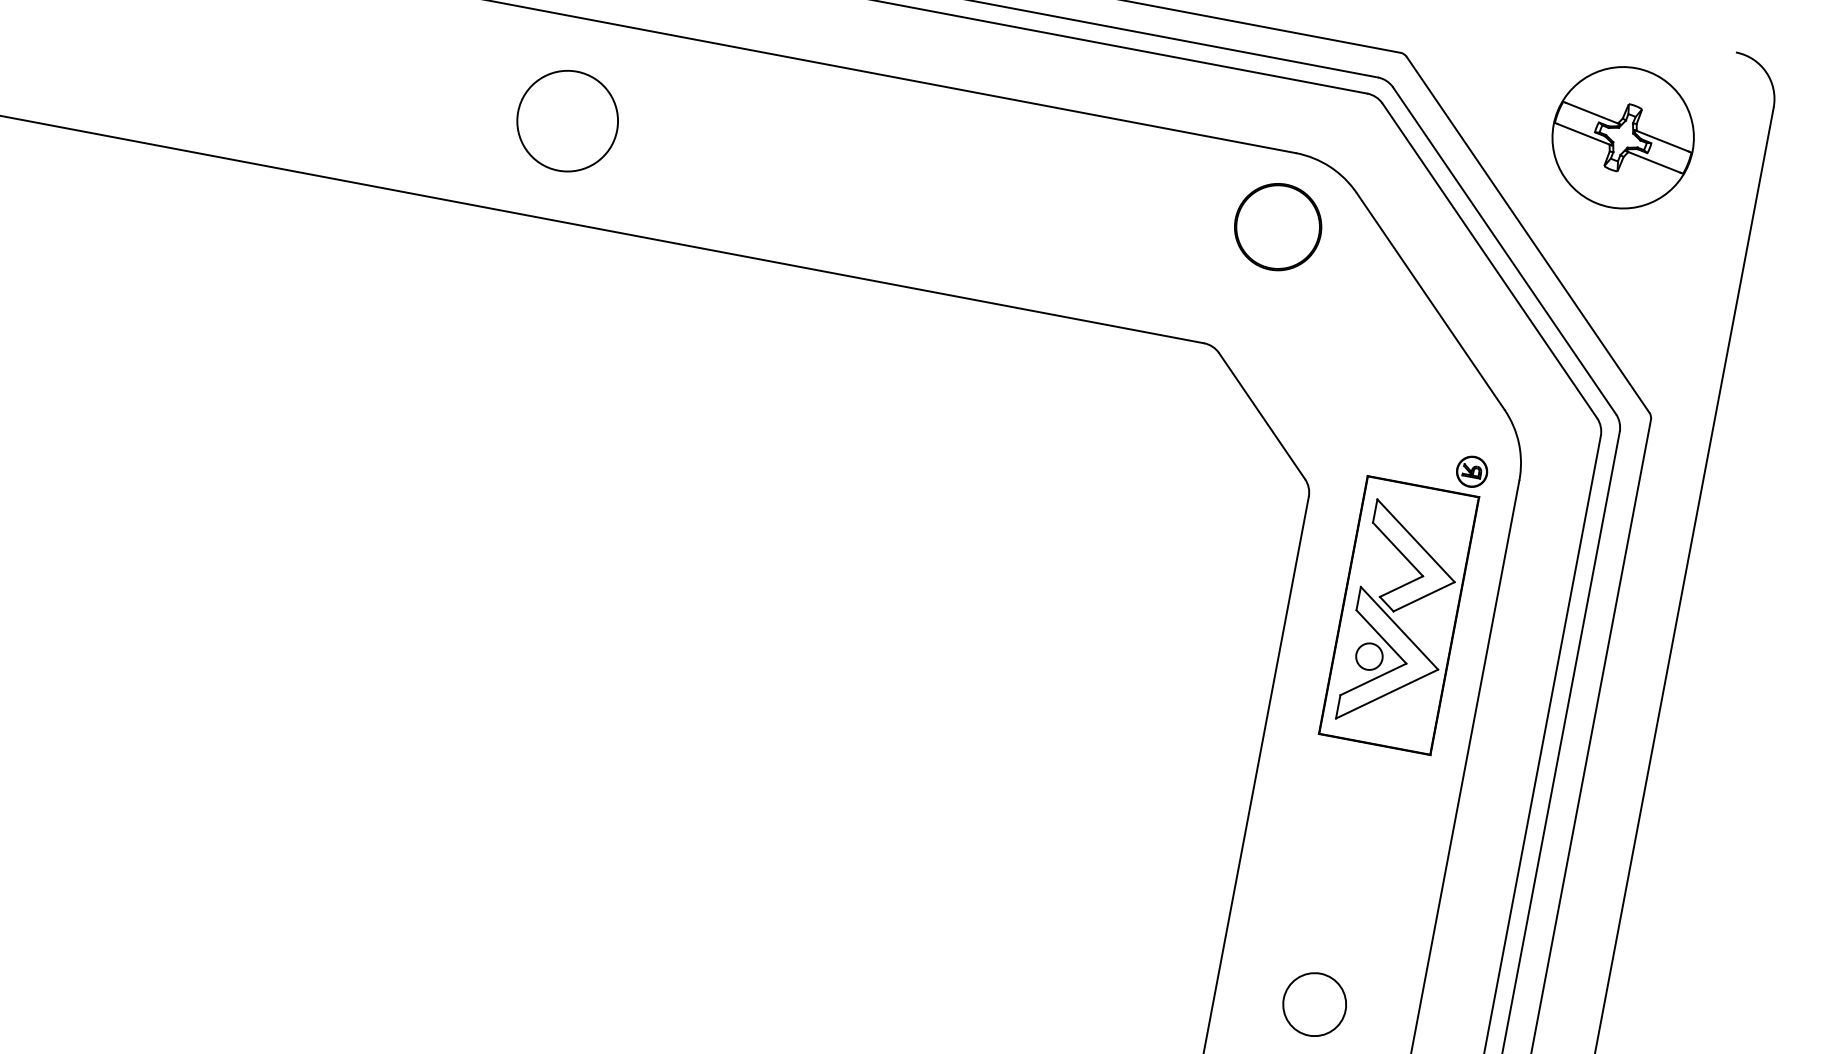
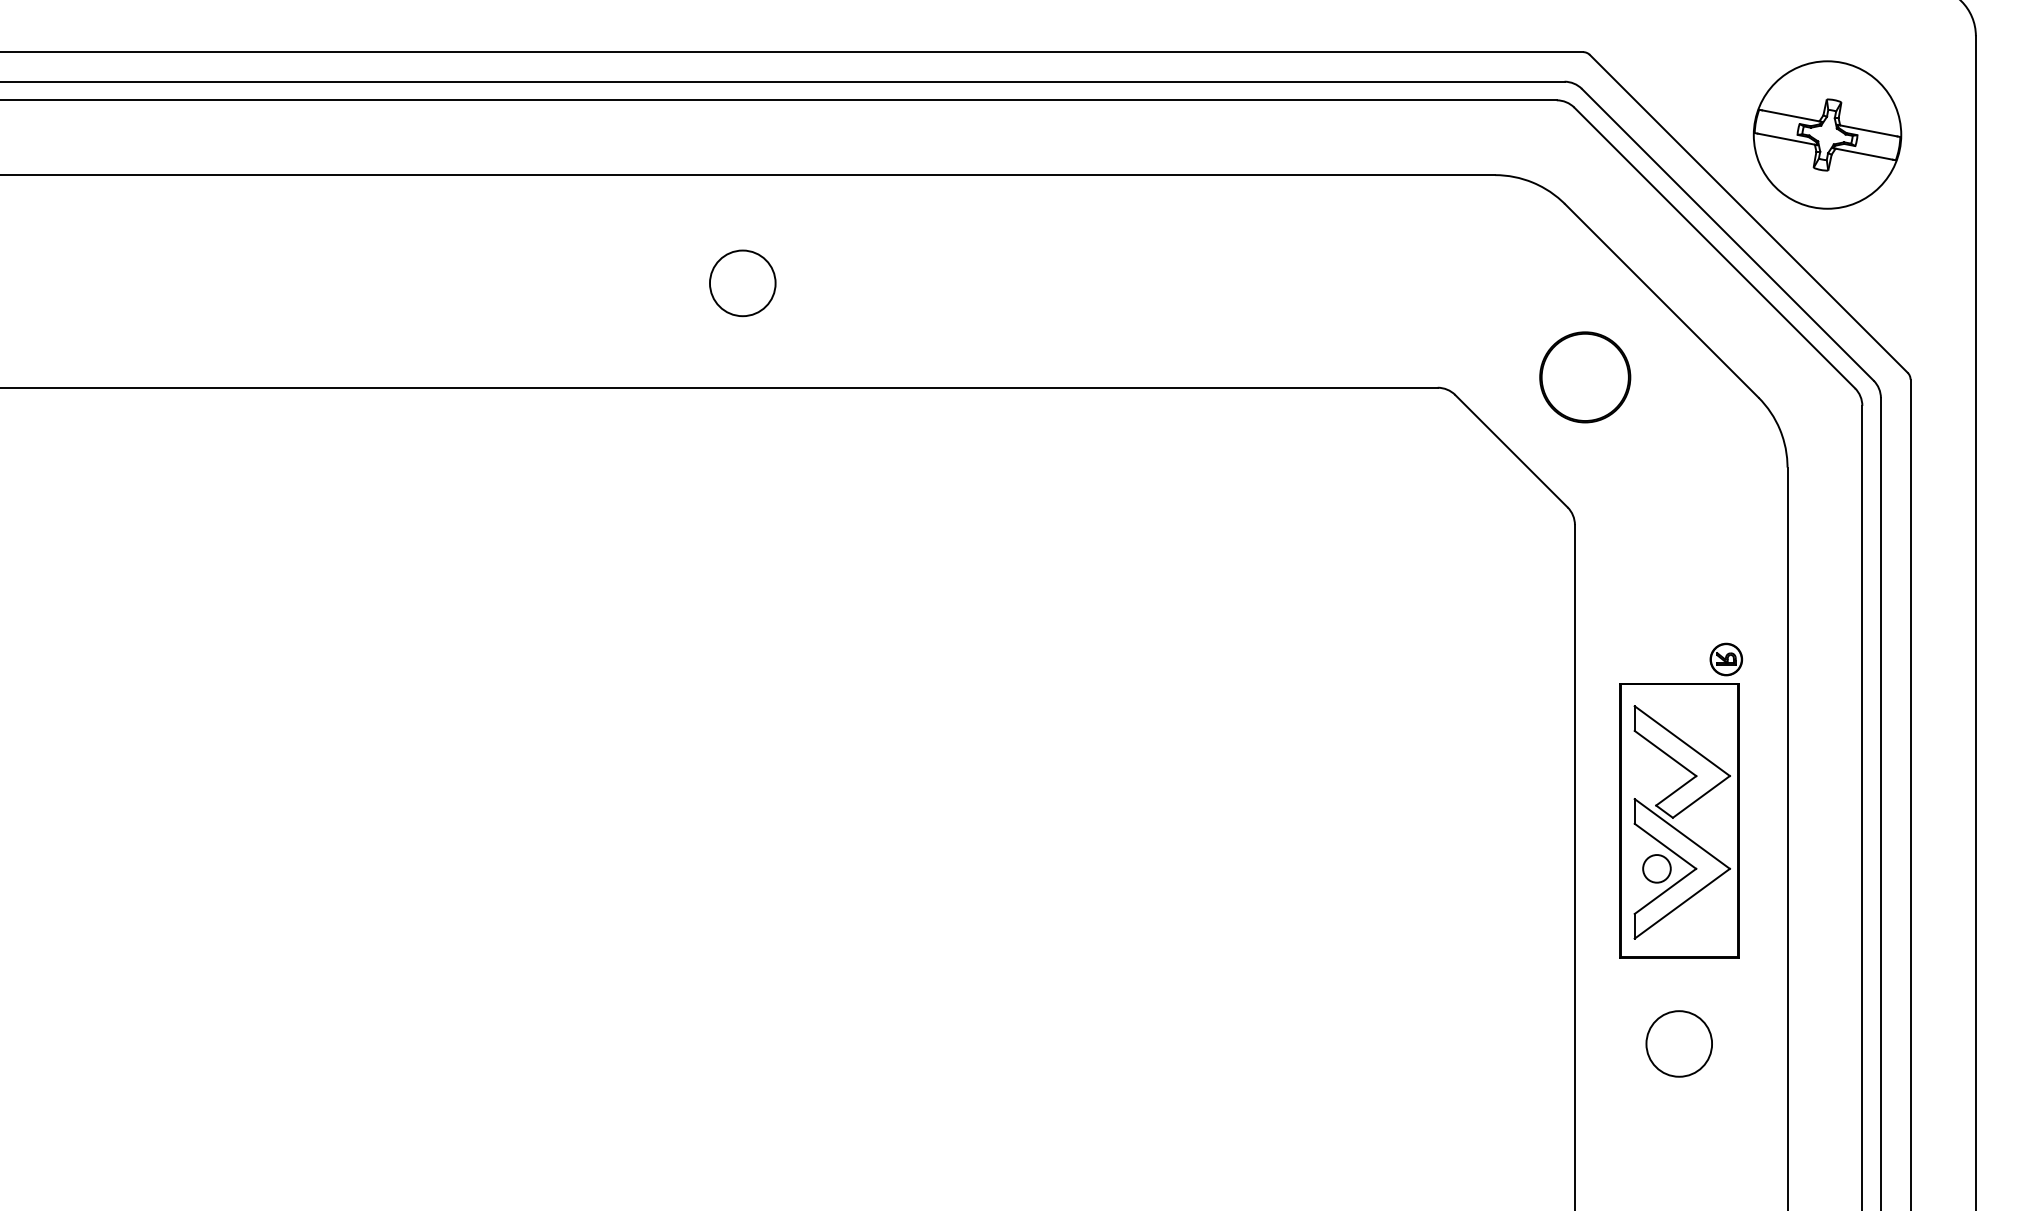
circle: (567, 121) -> (742, 283), size x0.62
part: (1623, 137) -> (1827, 134), moved
part: (1278, 227) -> (1585, 377), moved
part: (1404, 596) -> (1681, 800), moved

